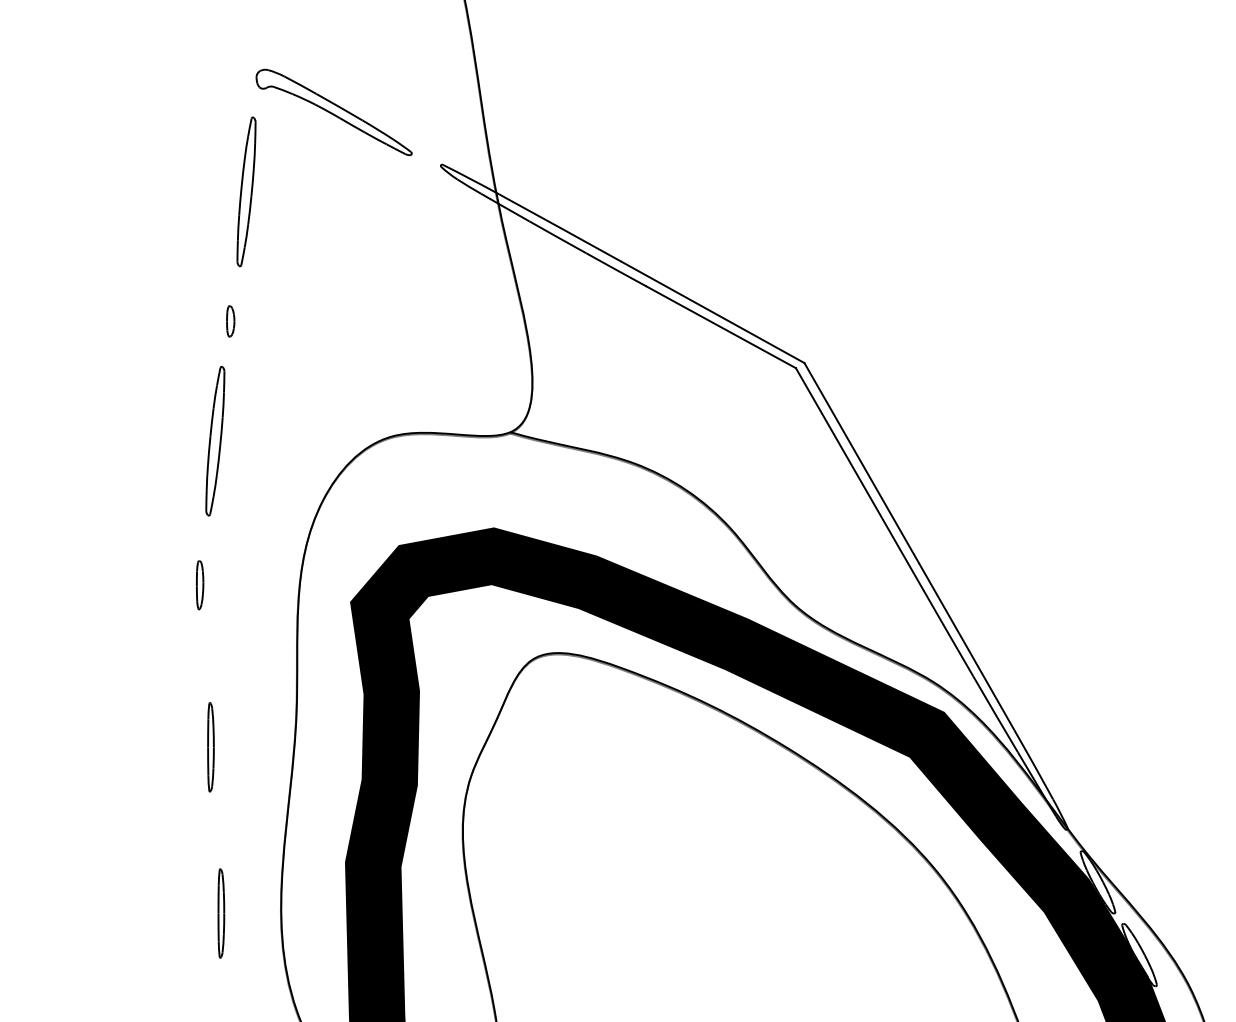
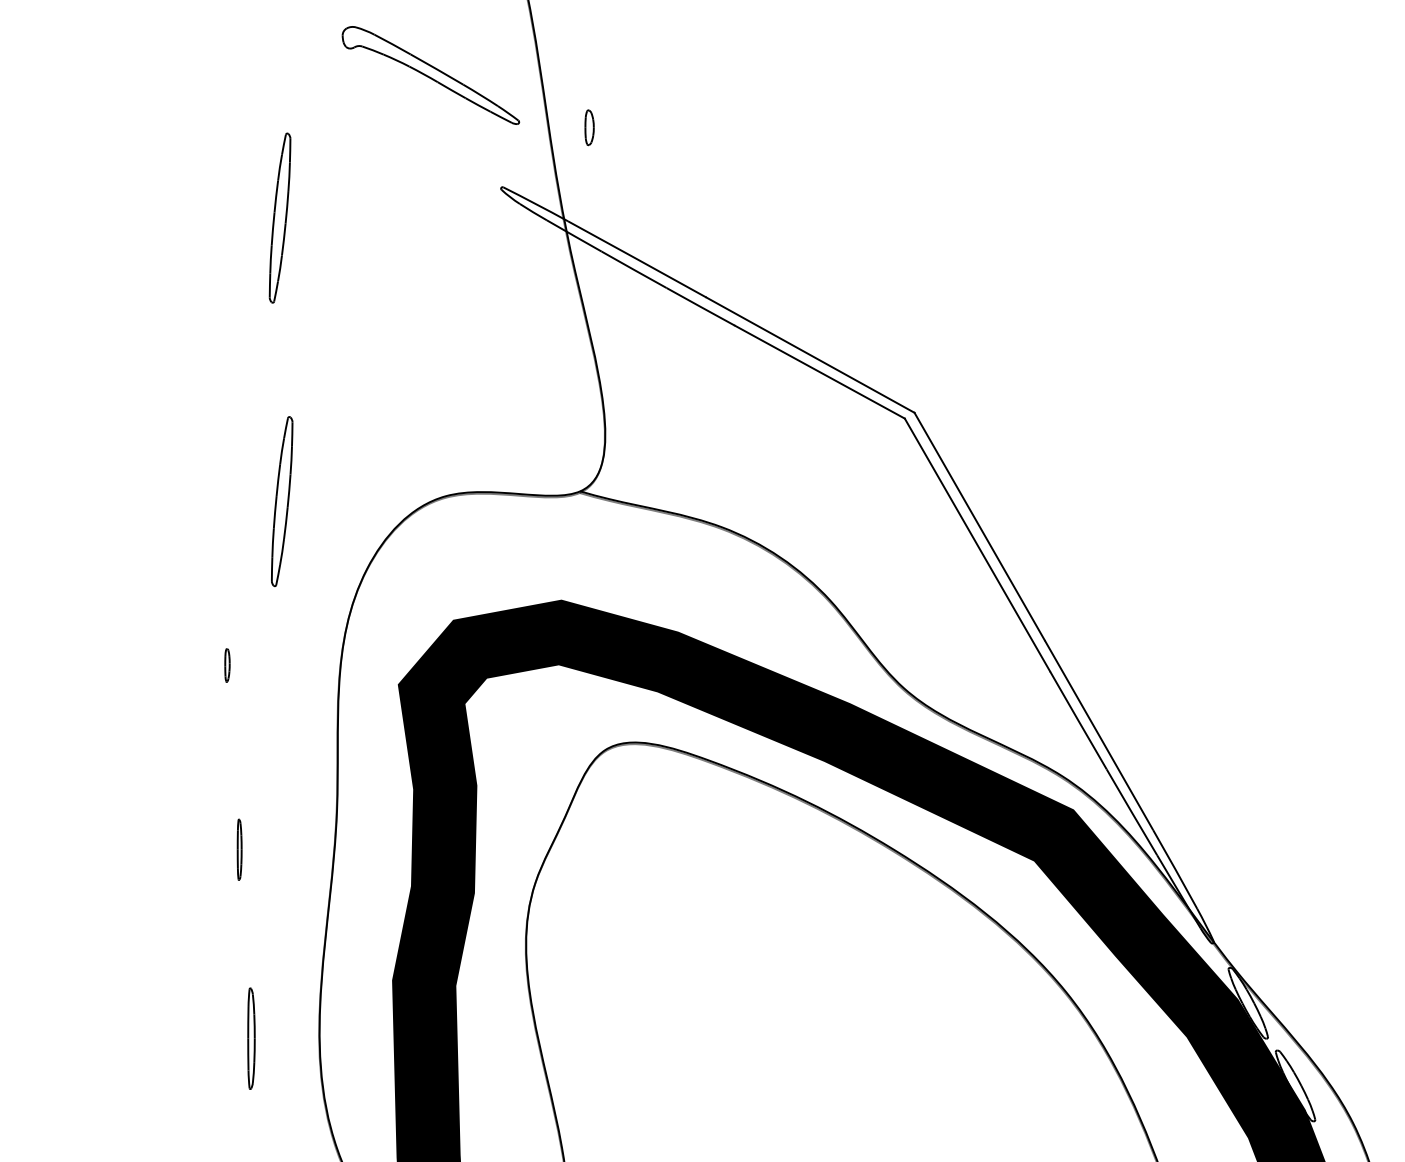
part: (333, 112) -> (430, 75), moved
part: (230, 321) -> (589, 127), moved
part: (215, 441) -> (282, 501), moved
part: (200, 585) -> (227, 665), size x0.6
part: (210, 747) -> (239, 849), size x0.6

